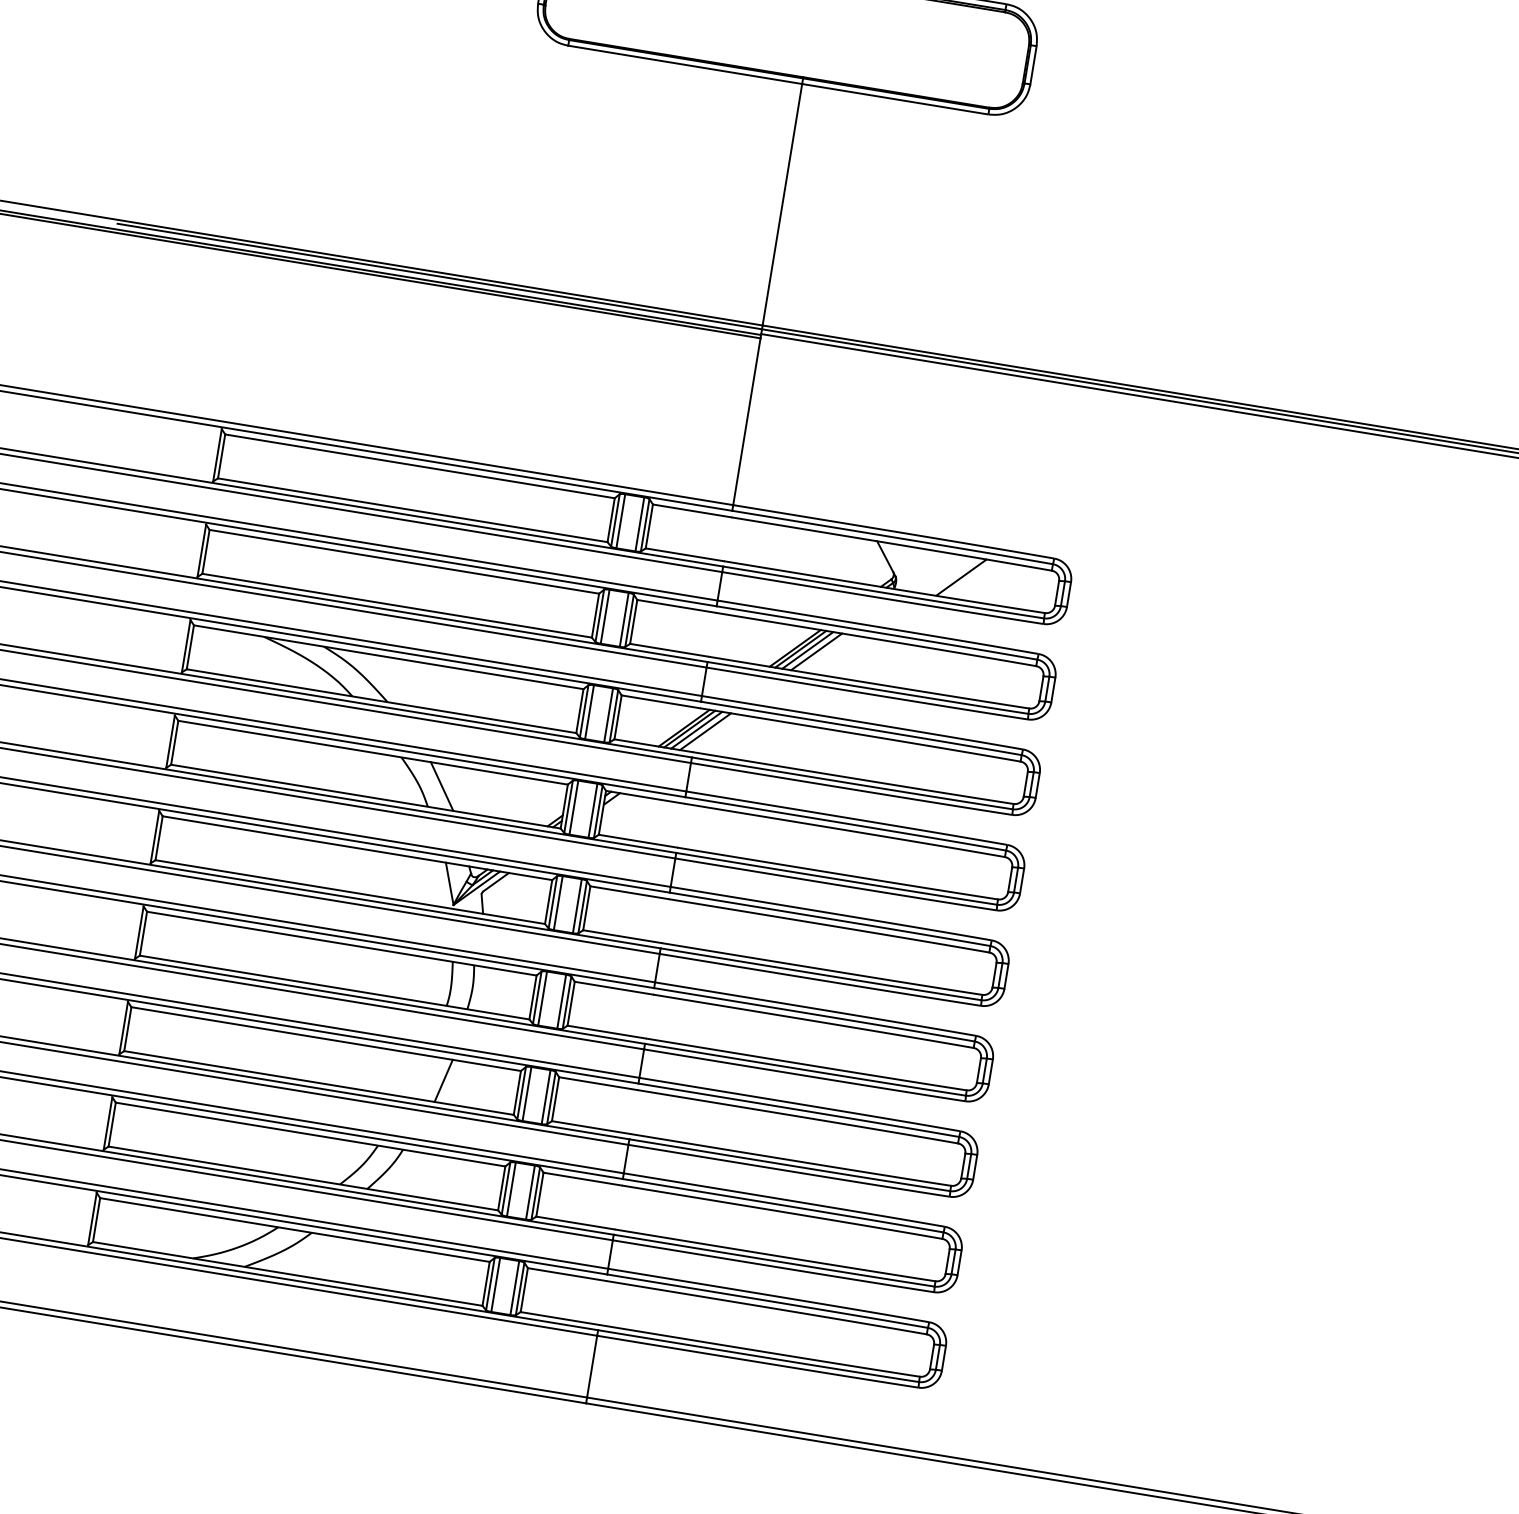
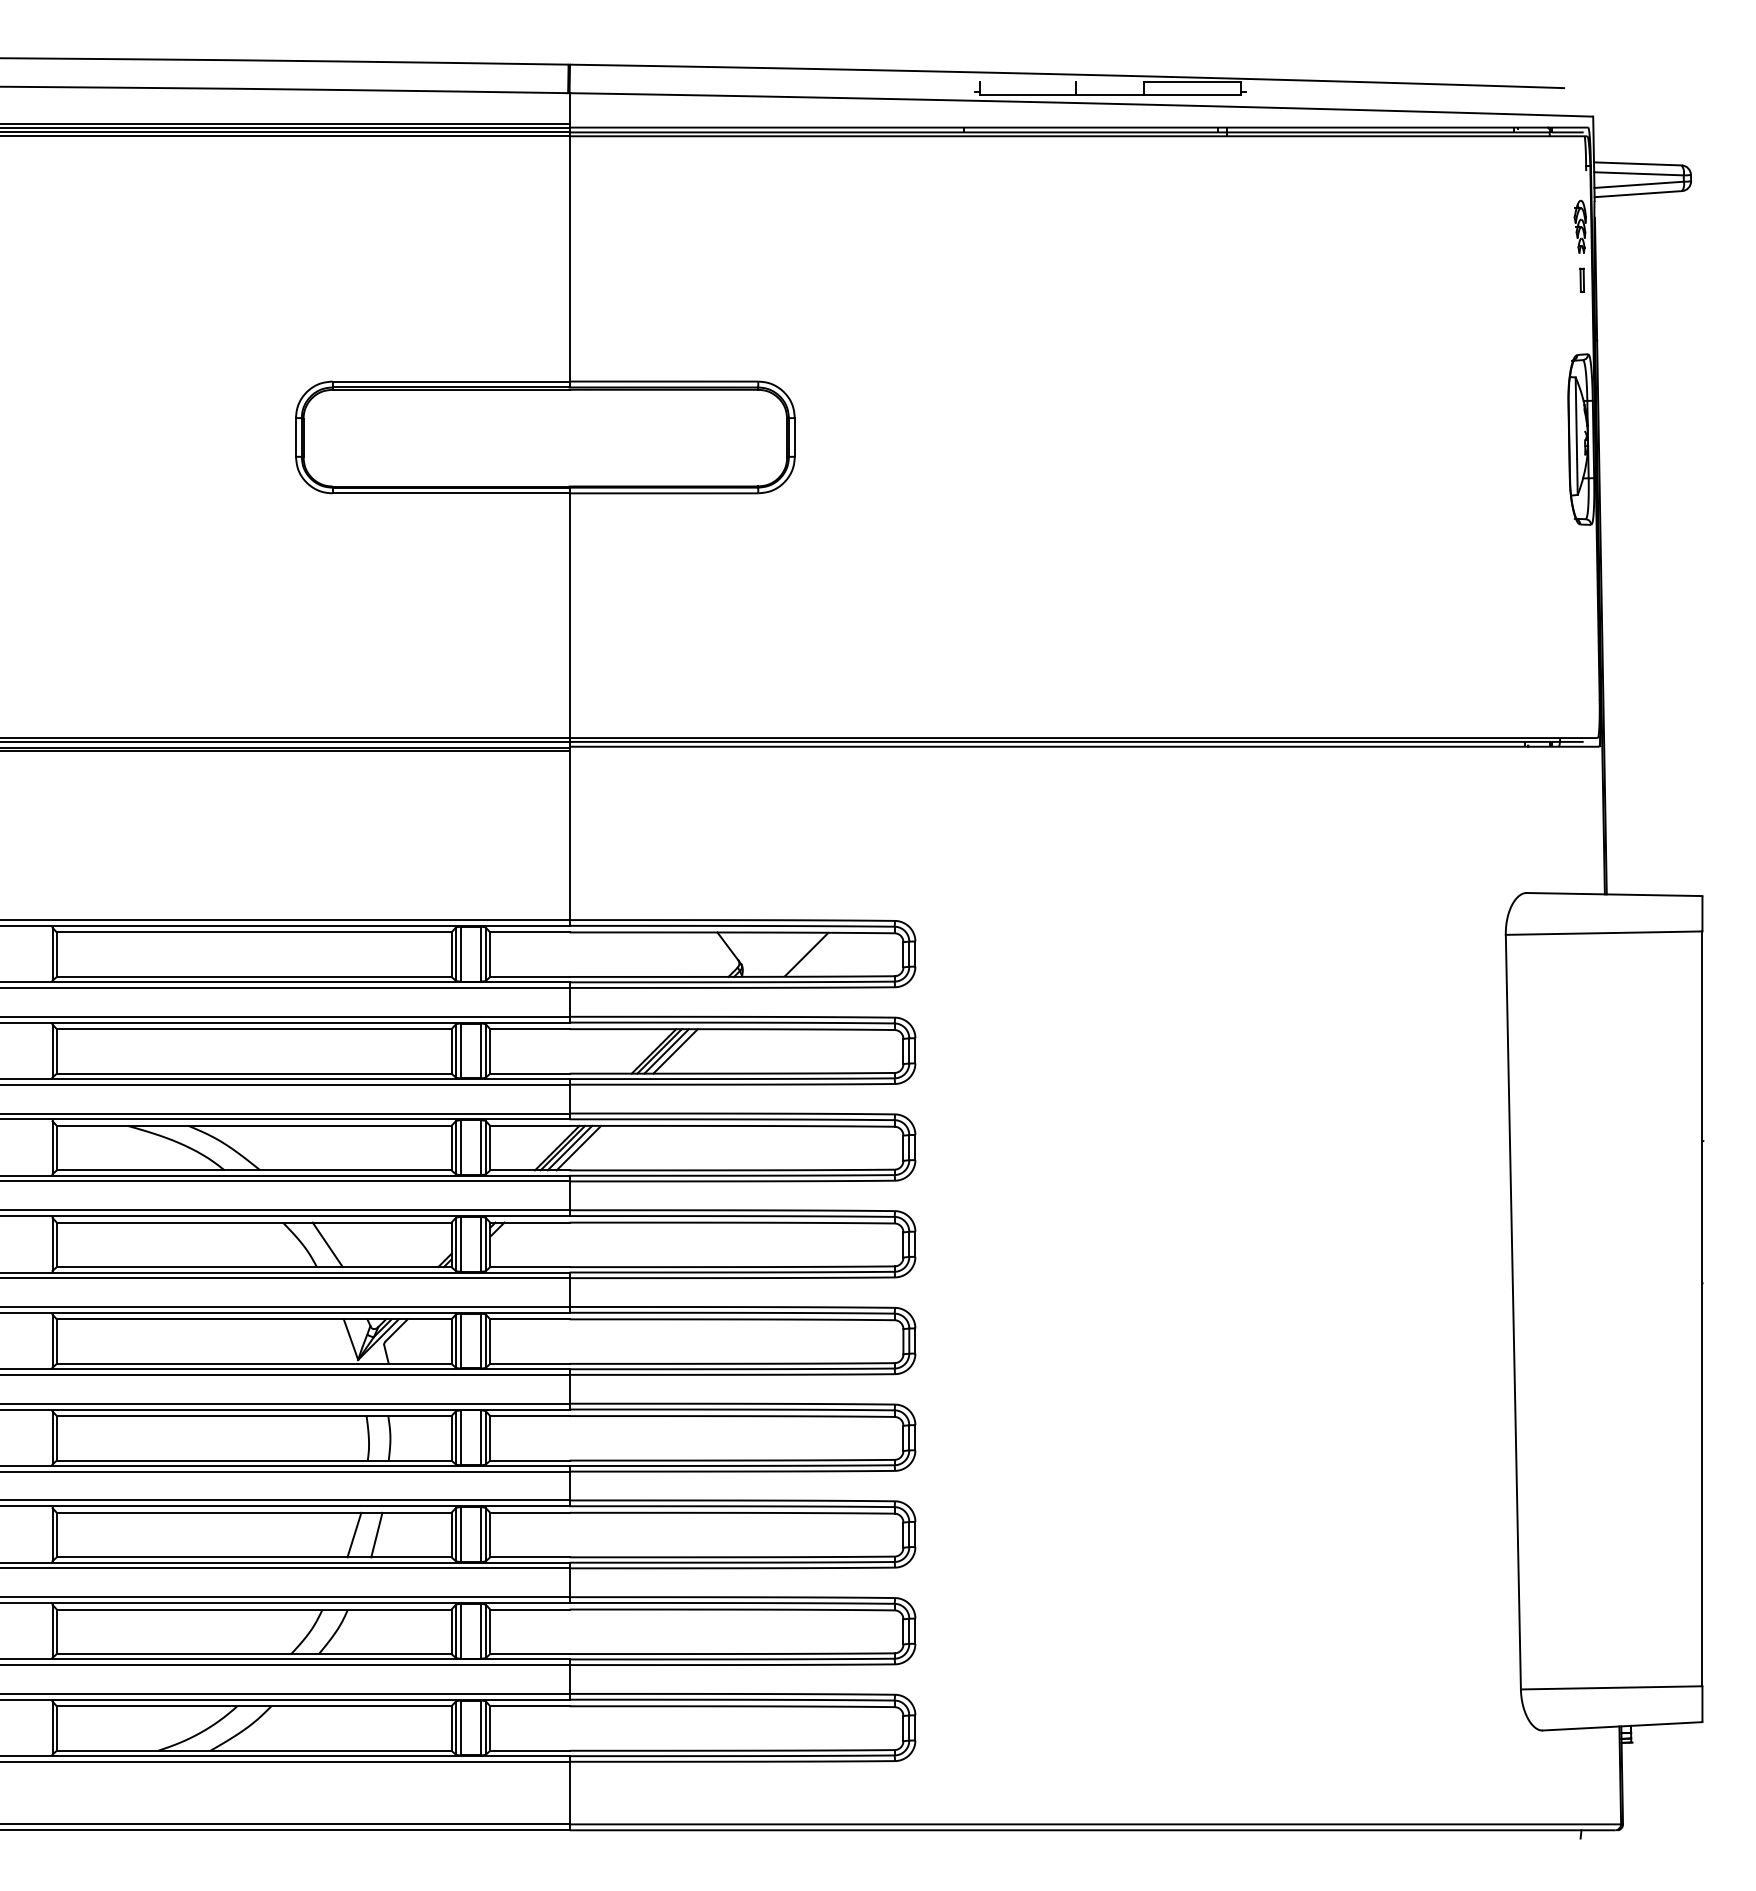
line: (421, 1076) -> (354, 1534), added

